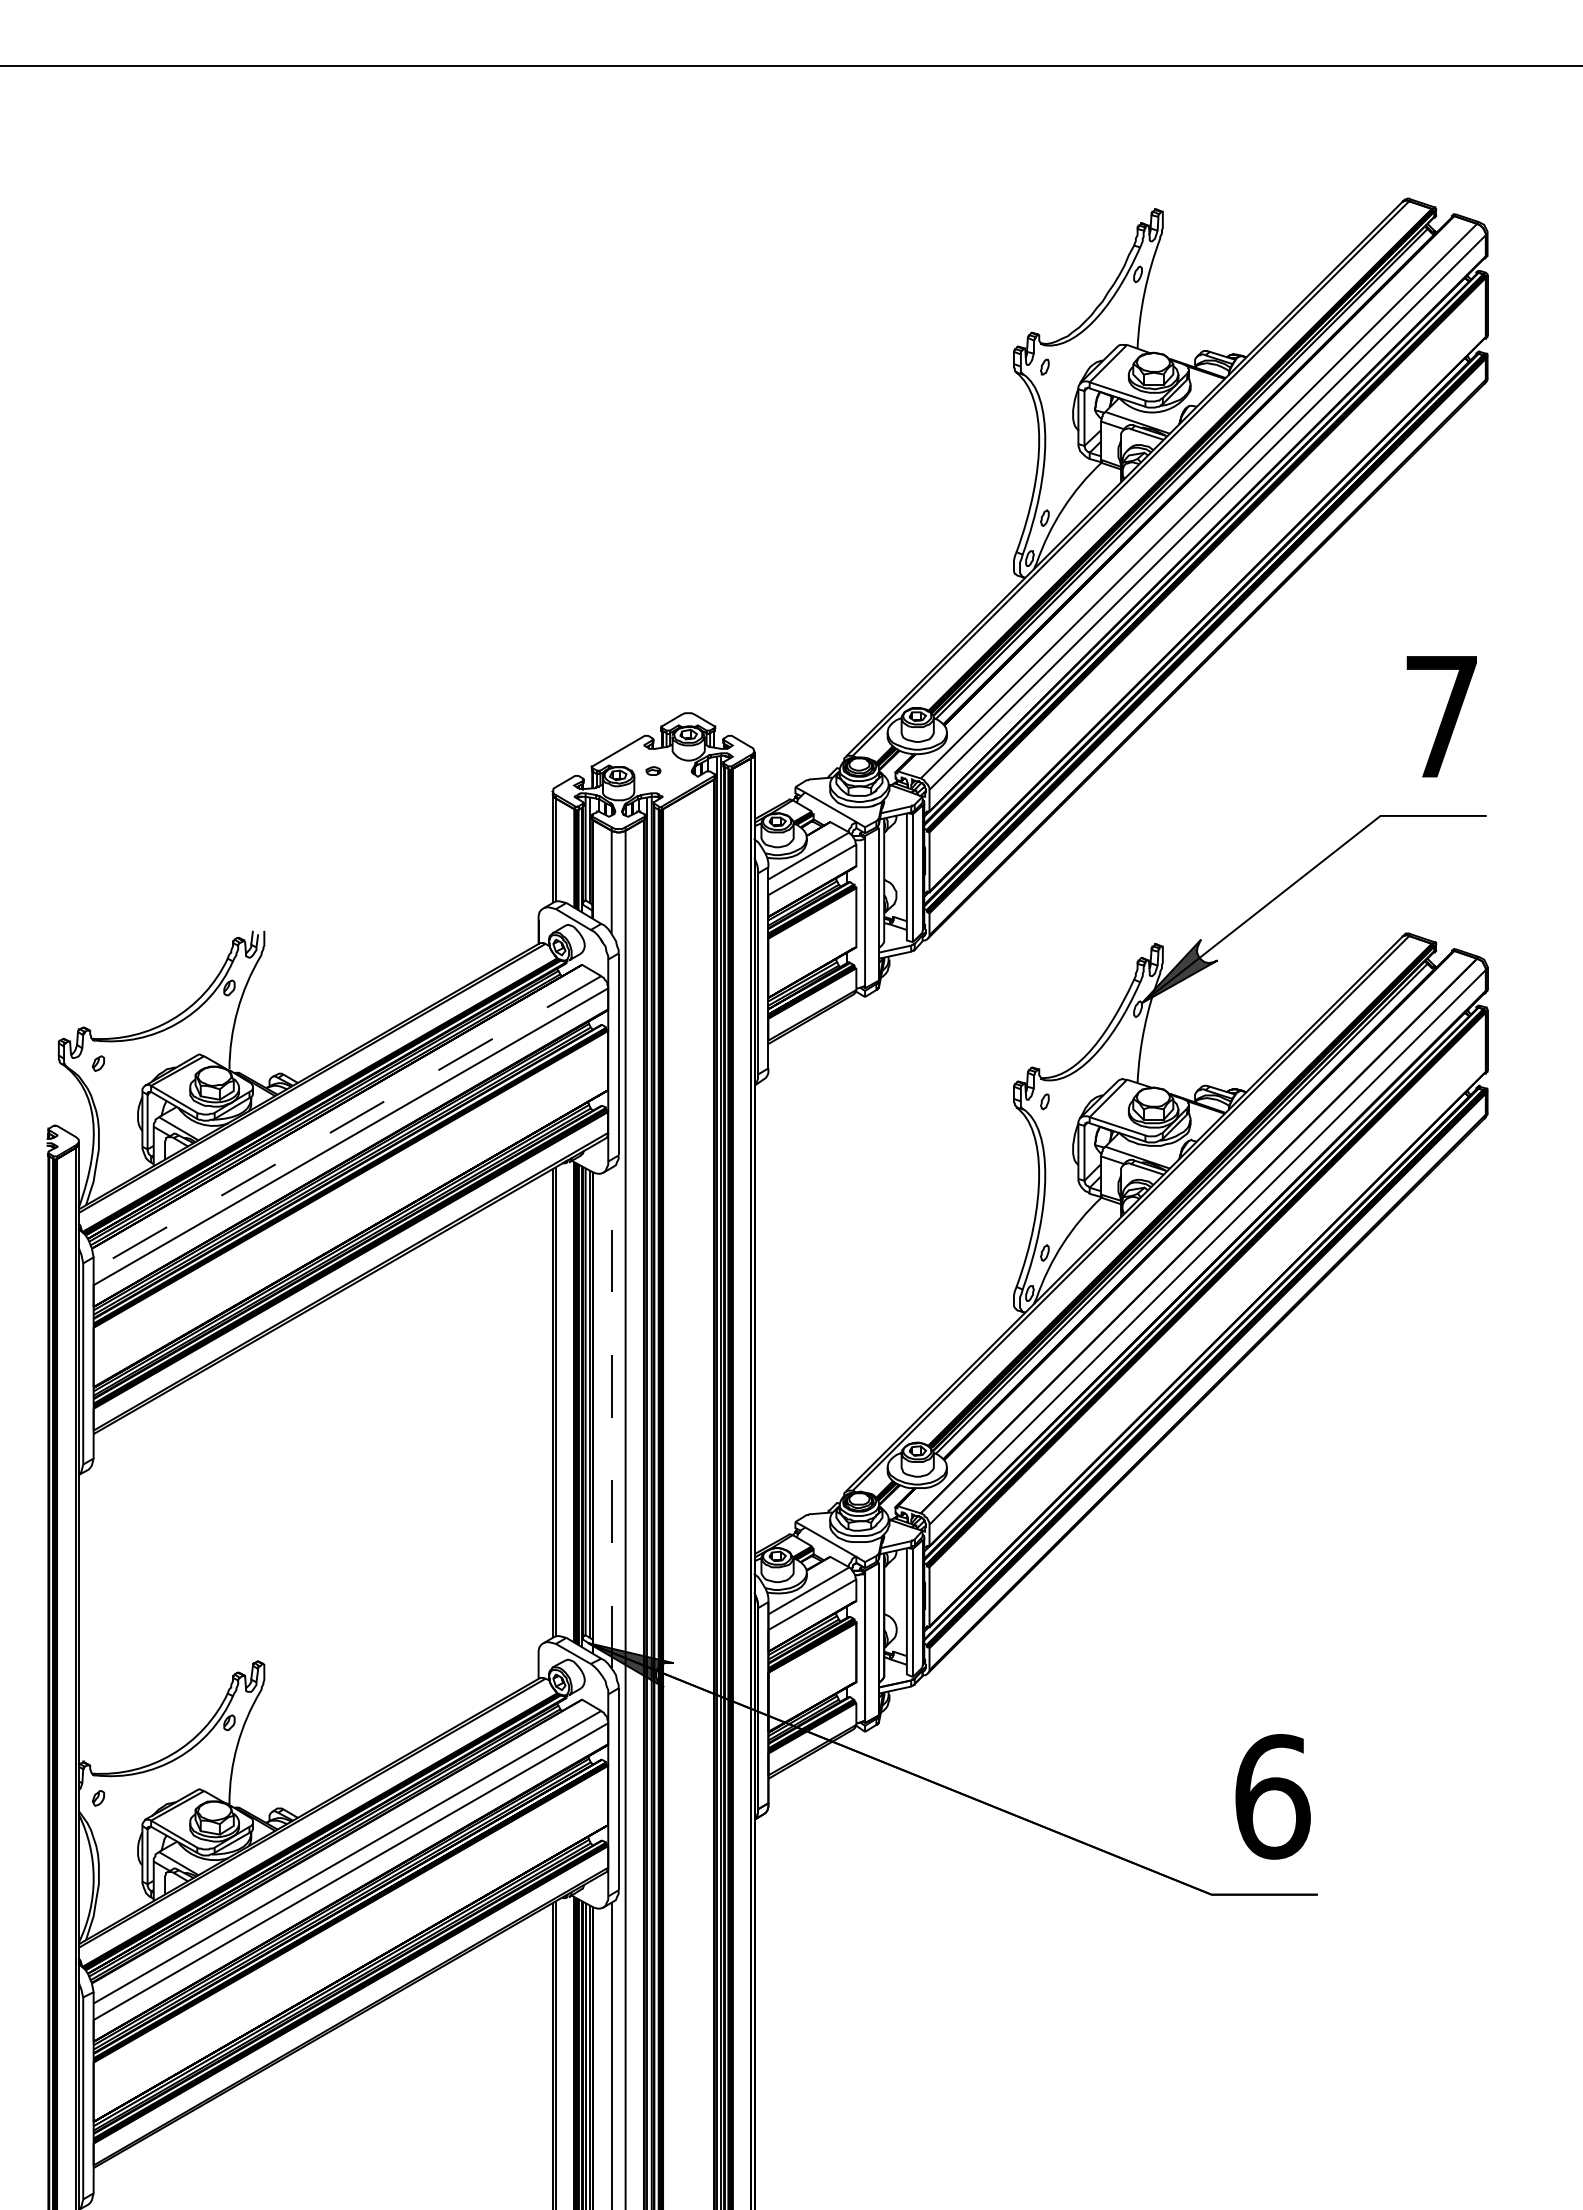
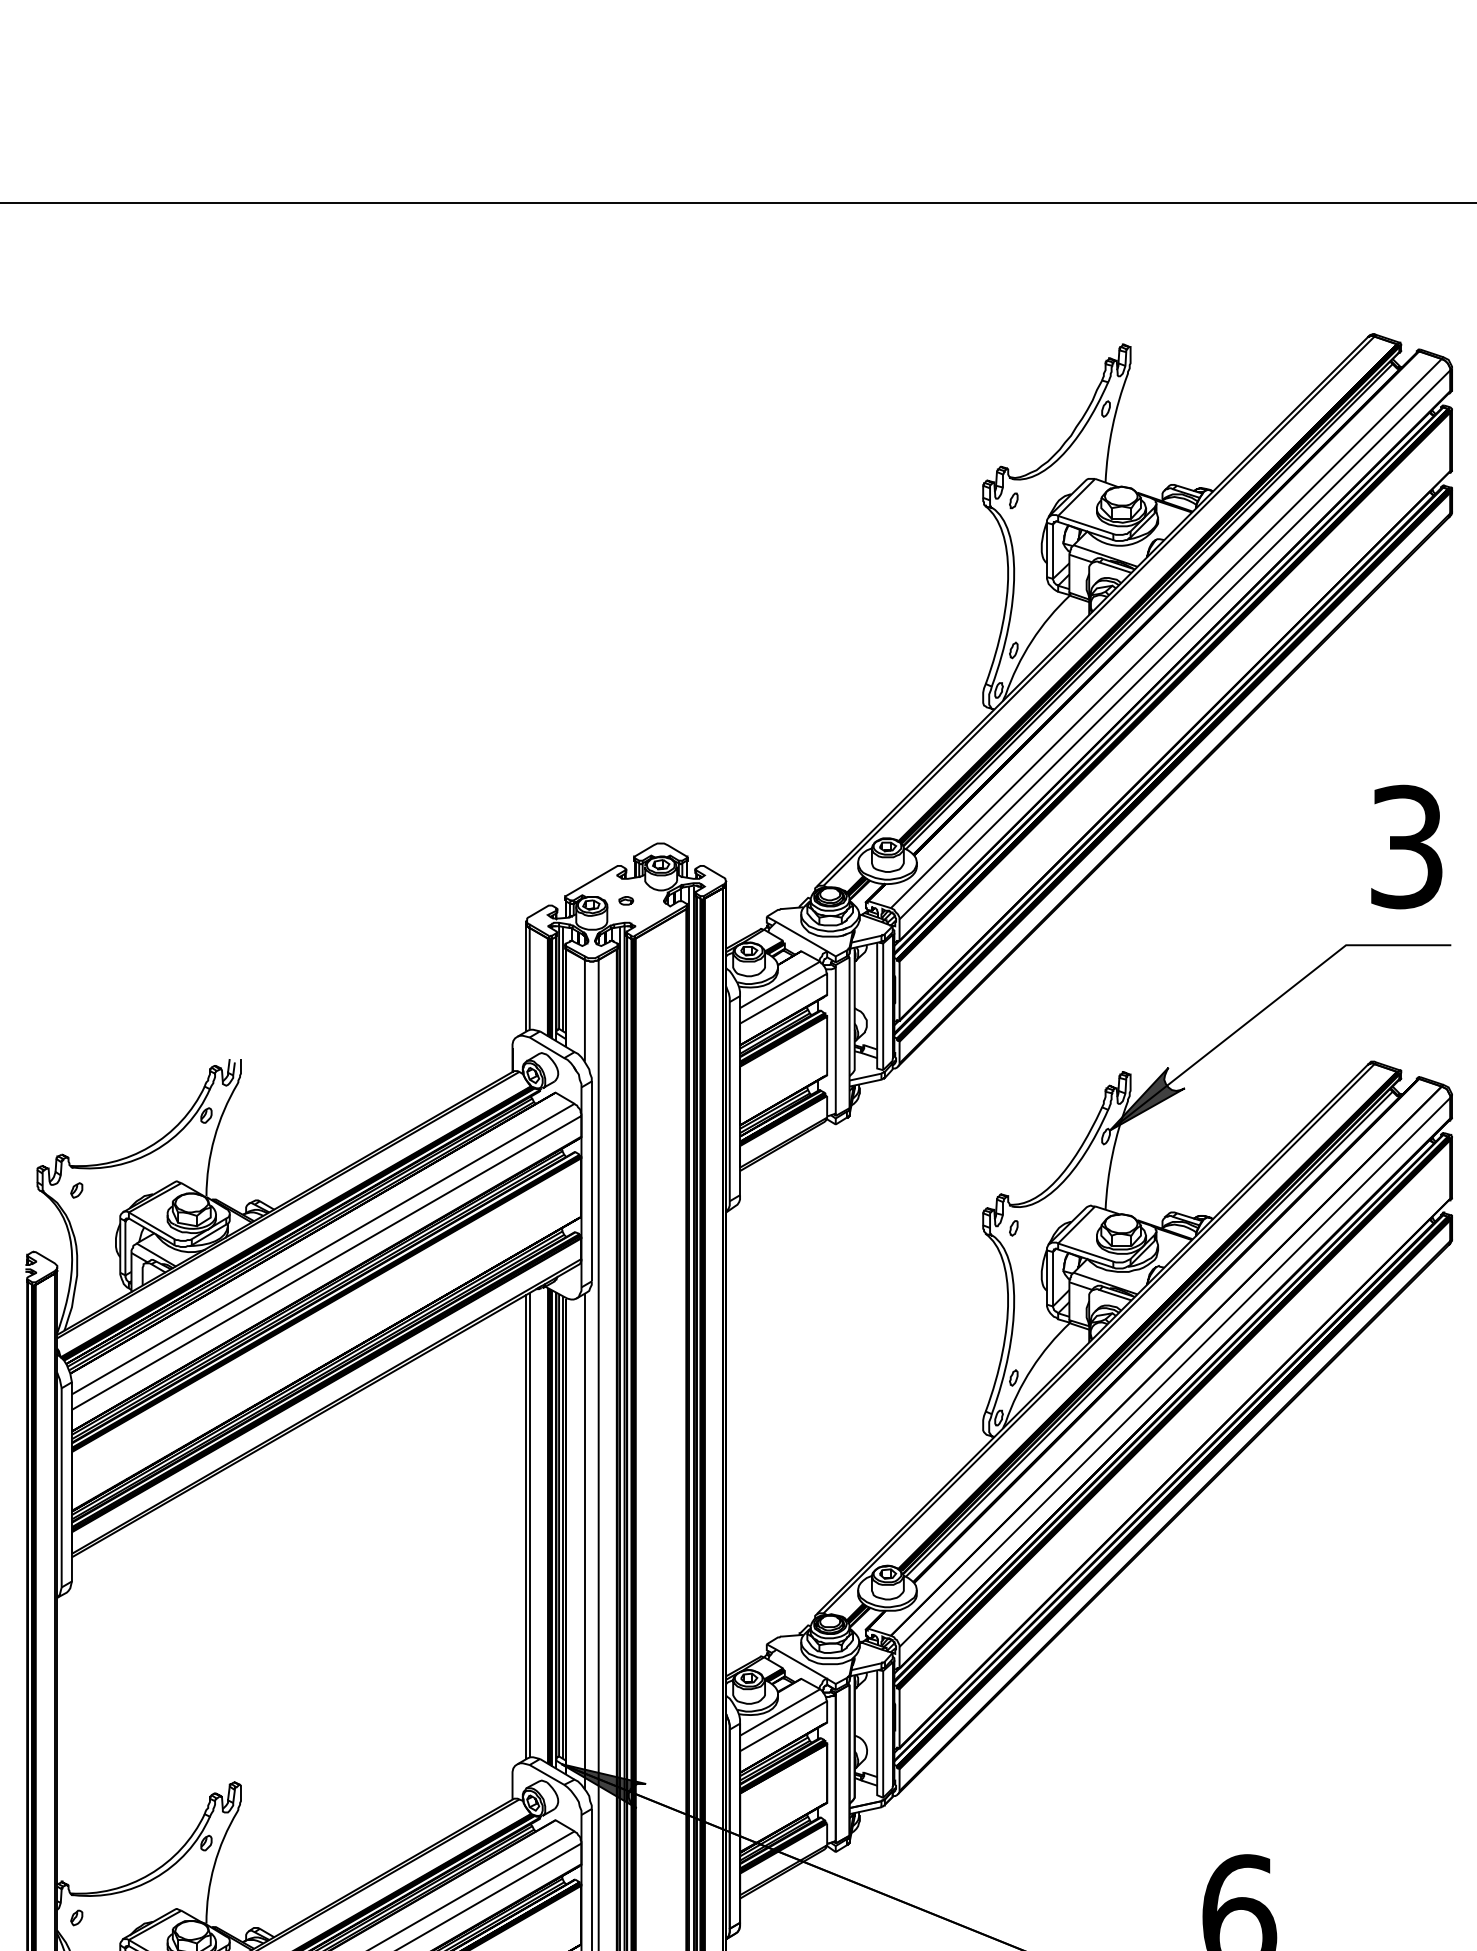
text: (1441, 716) -> (1406, 846), 7 -> 3
line: (347, 1123) -> (323, 1249), dashed -> solid
line: (611, 1417) -> (584, 1540), dashed -> solid

